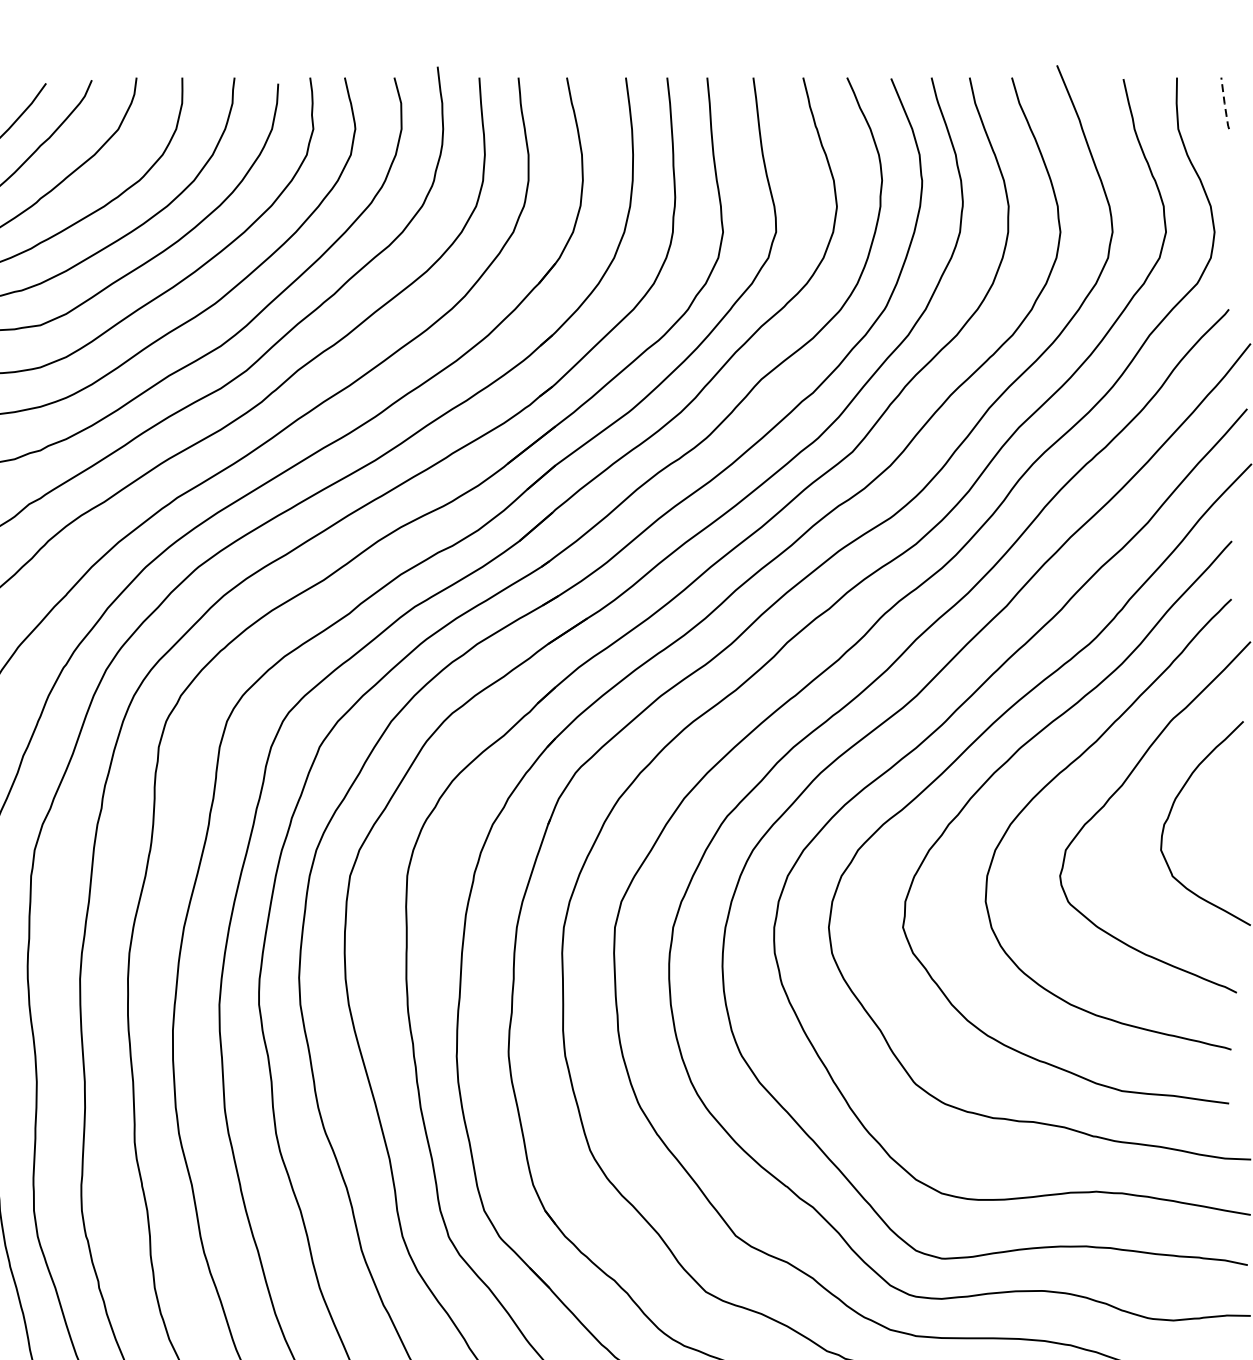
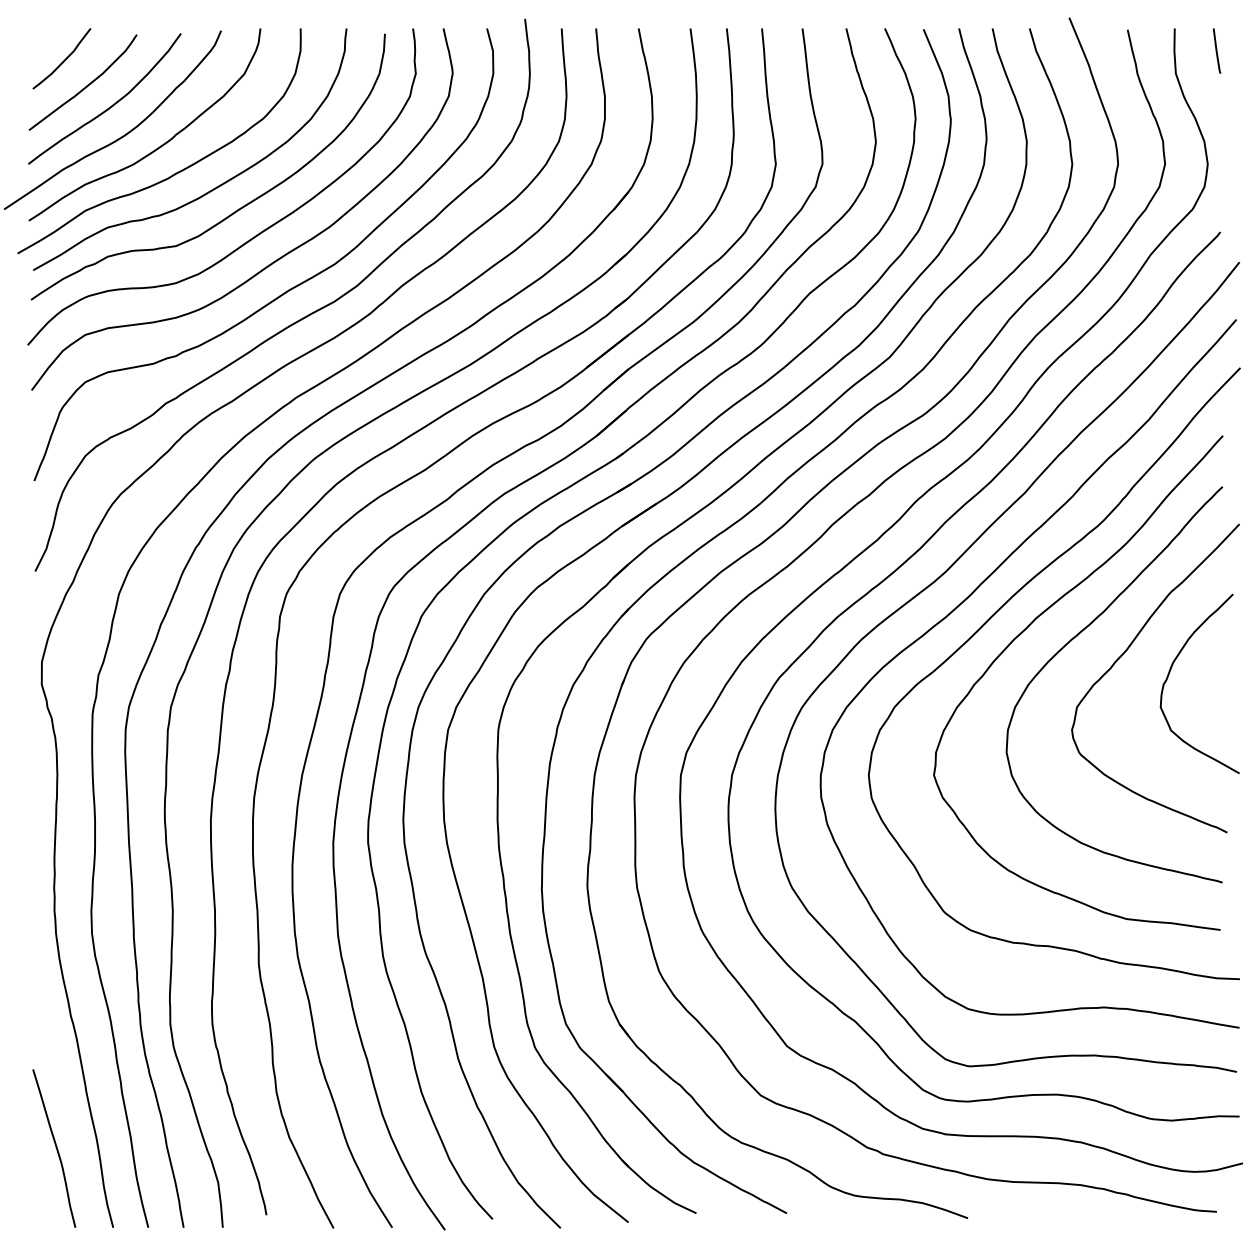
line: (1224, 103) -> (1216, 51), dashed -> solid

